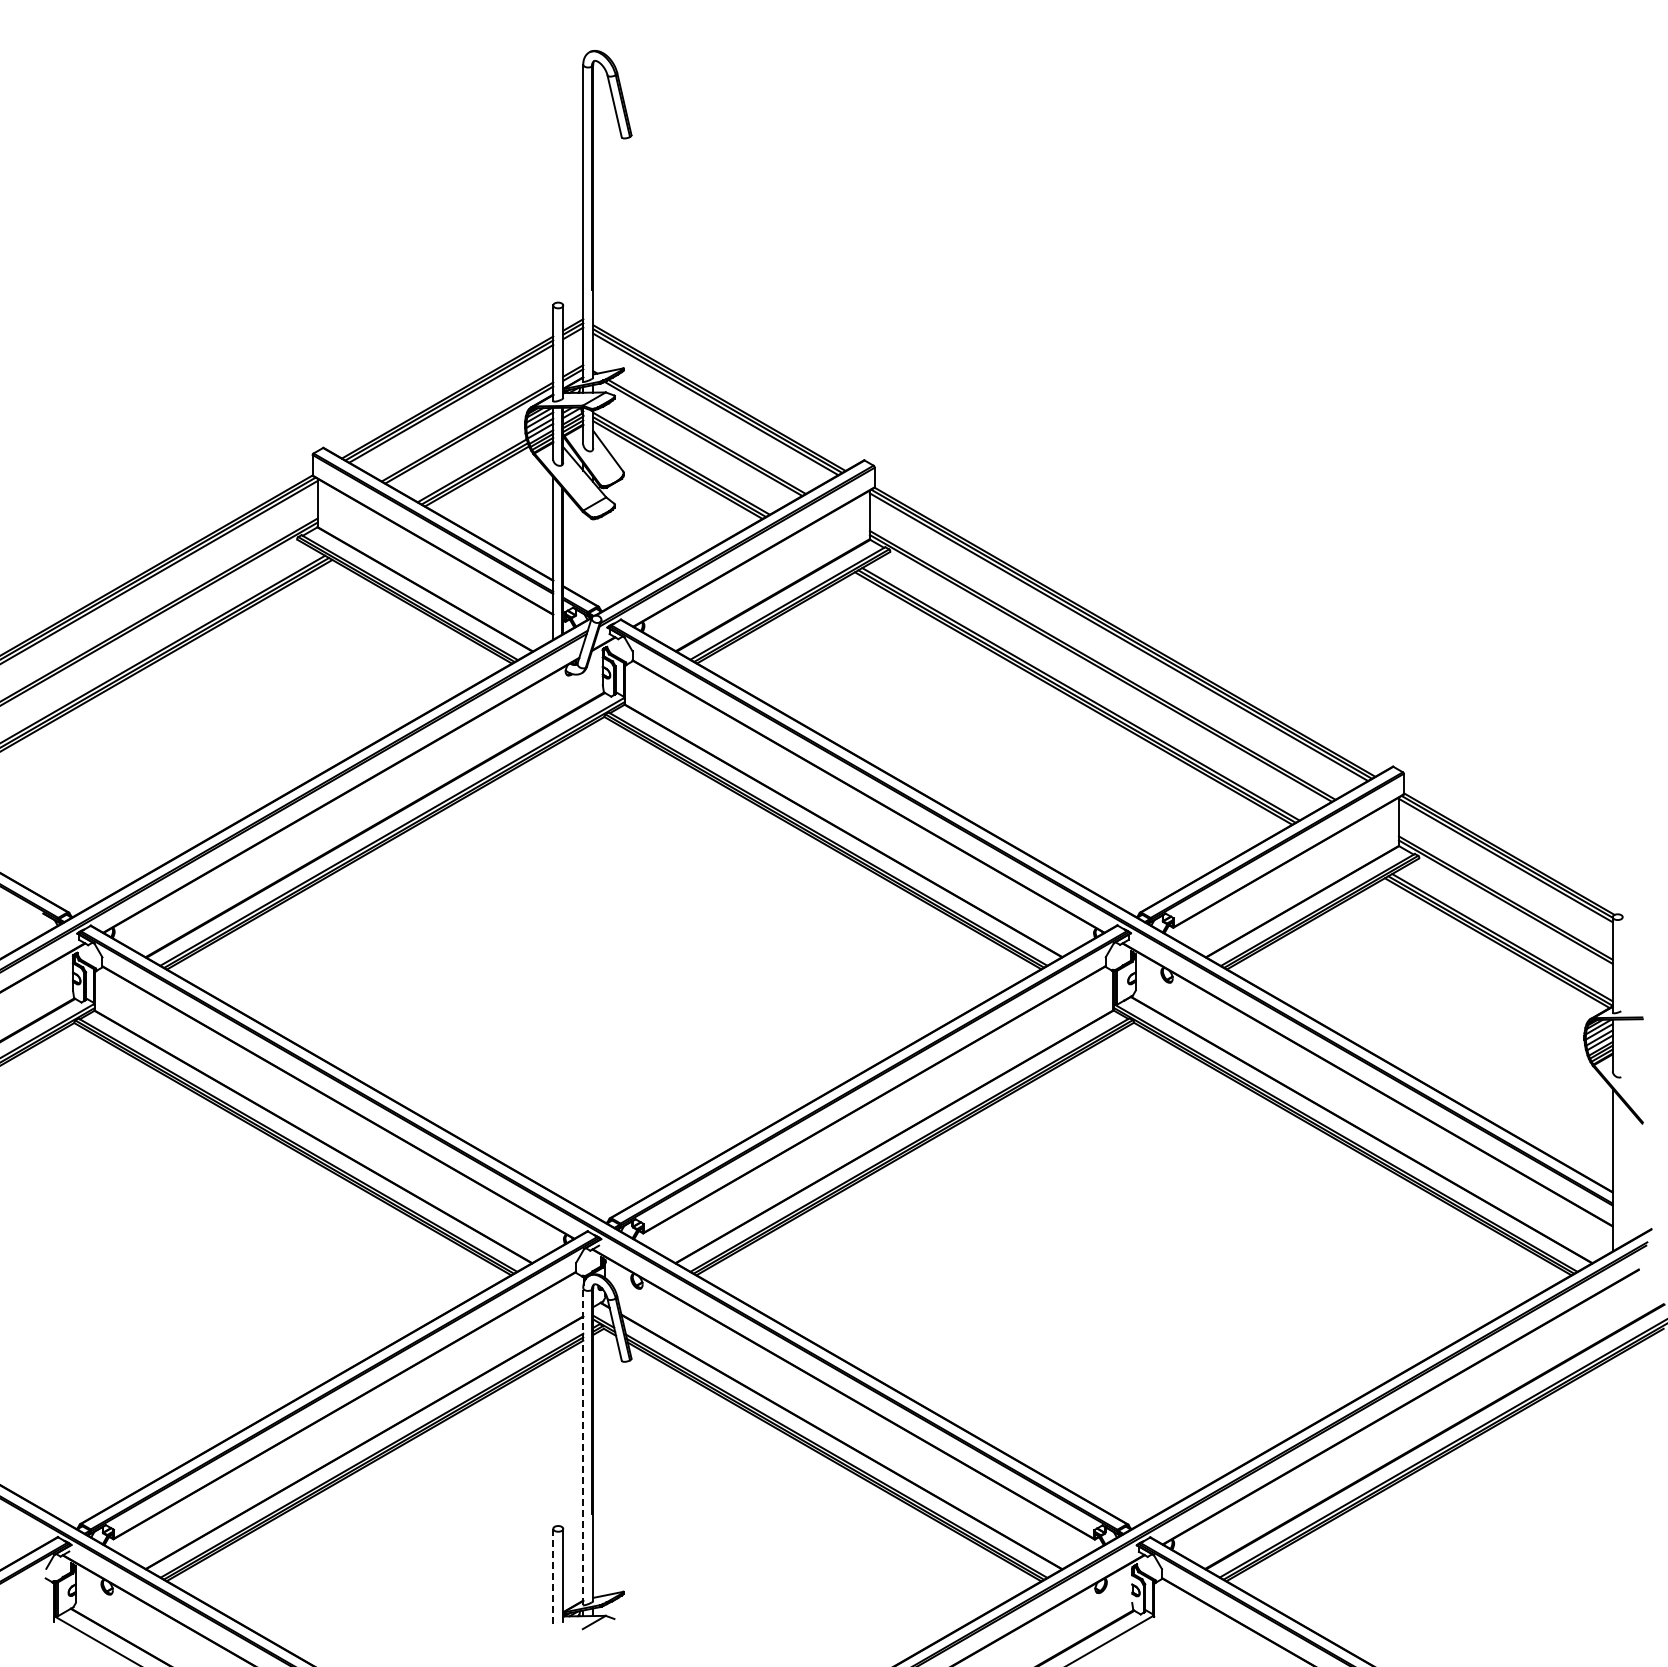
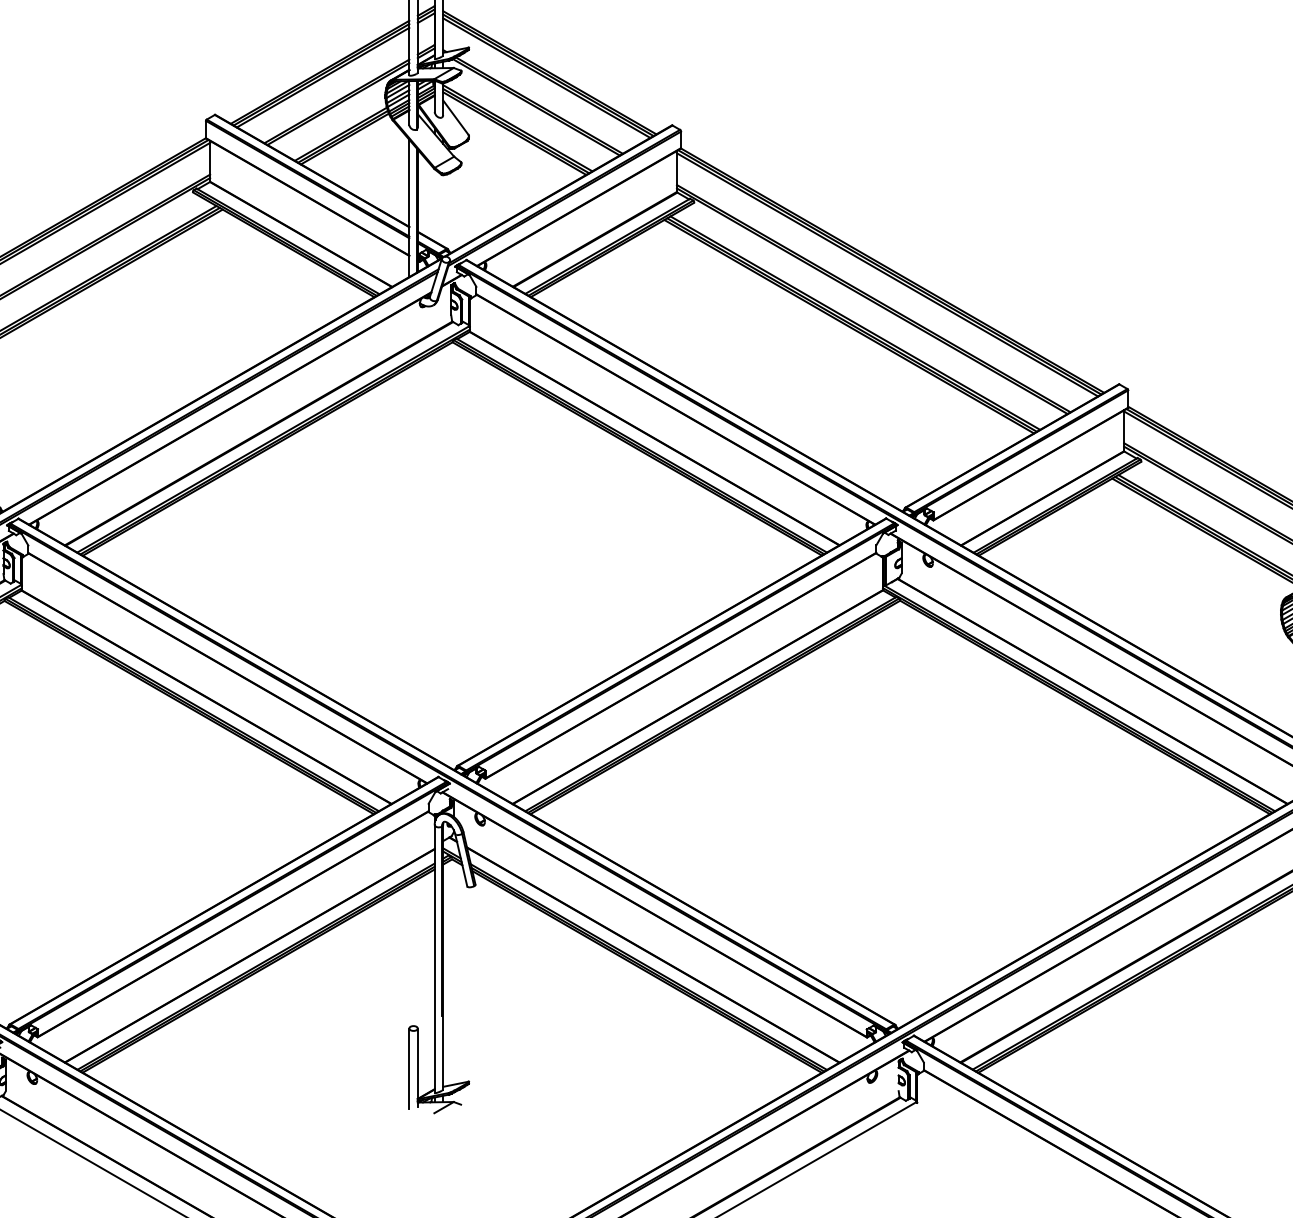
line: (583, 1446) -> (434, 958), dashed -> solid
line: (553, 1576) -> (409, 1068), dashed -> solid

